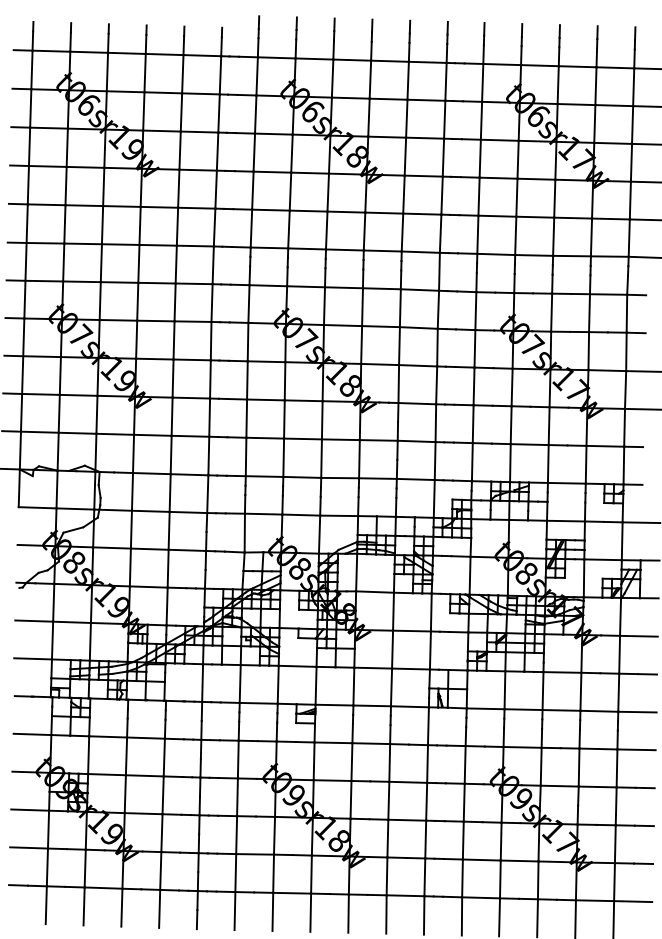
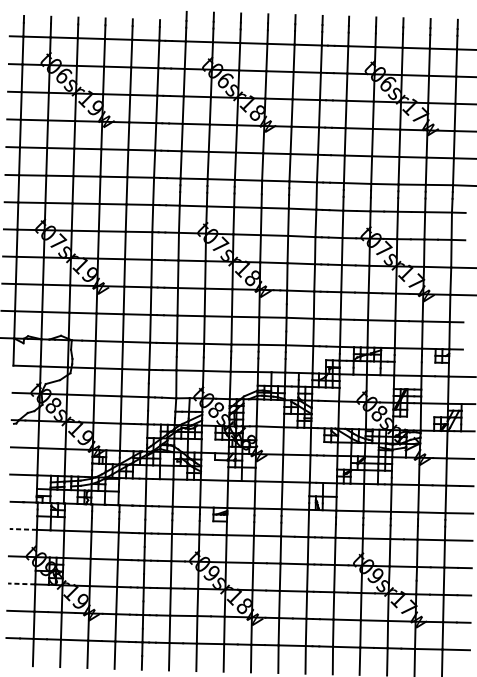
line: (32, 734) -> (23, 529), solid -> dashed
line: (30, 810) -> (21, 584), solid -> dashed

